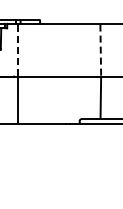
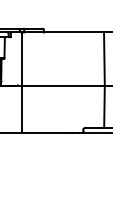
line: (18, 51) -> (22, 60), dashed -> solid
line: (100, 51) -> (104, 60), dashed -> solid

